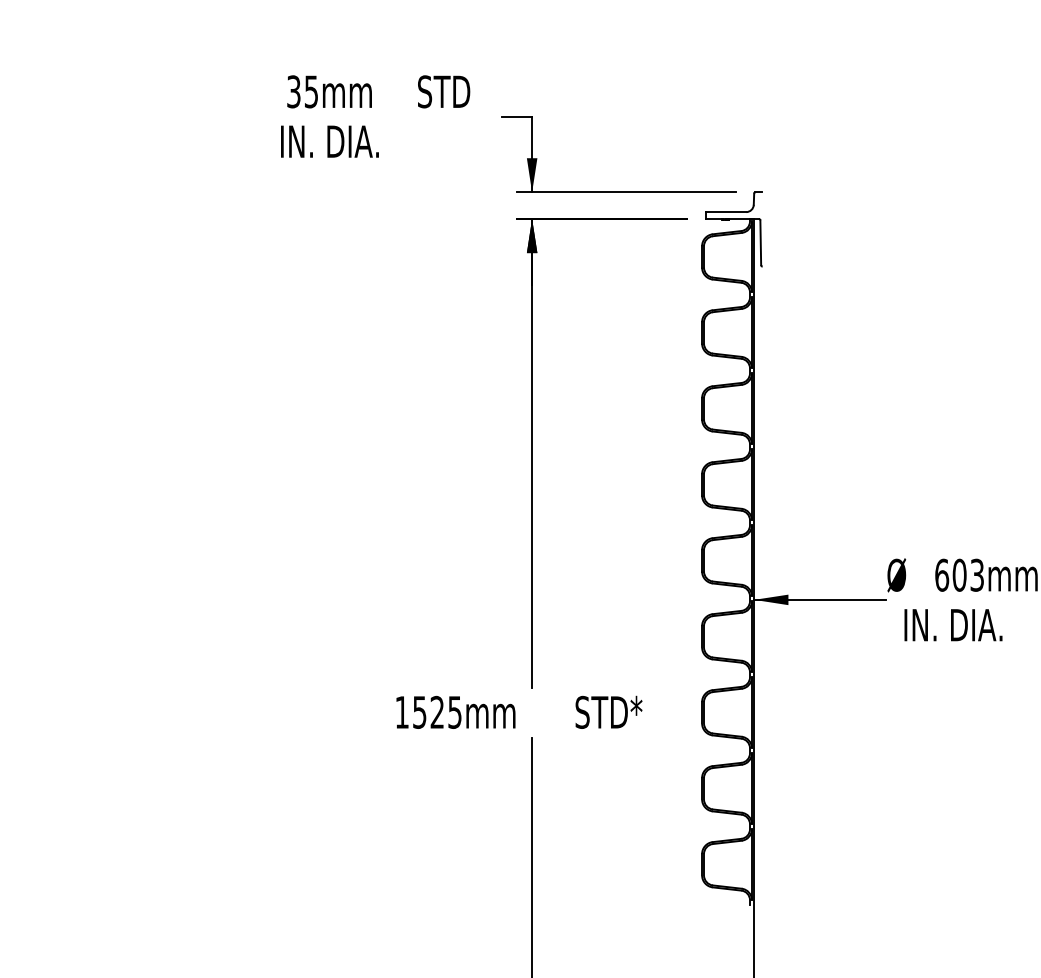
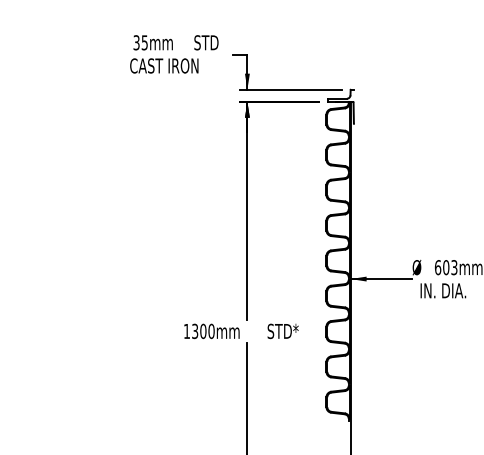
text: (353, 140) -> (164, 65), IN. DIA. -> CAST IRON
text: (437, 712) -> (203, 331), 1525mm -> 1300mm

